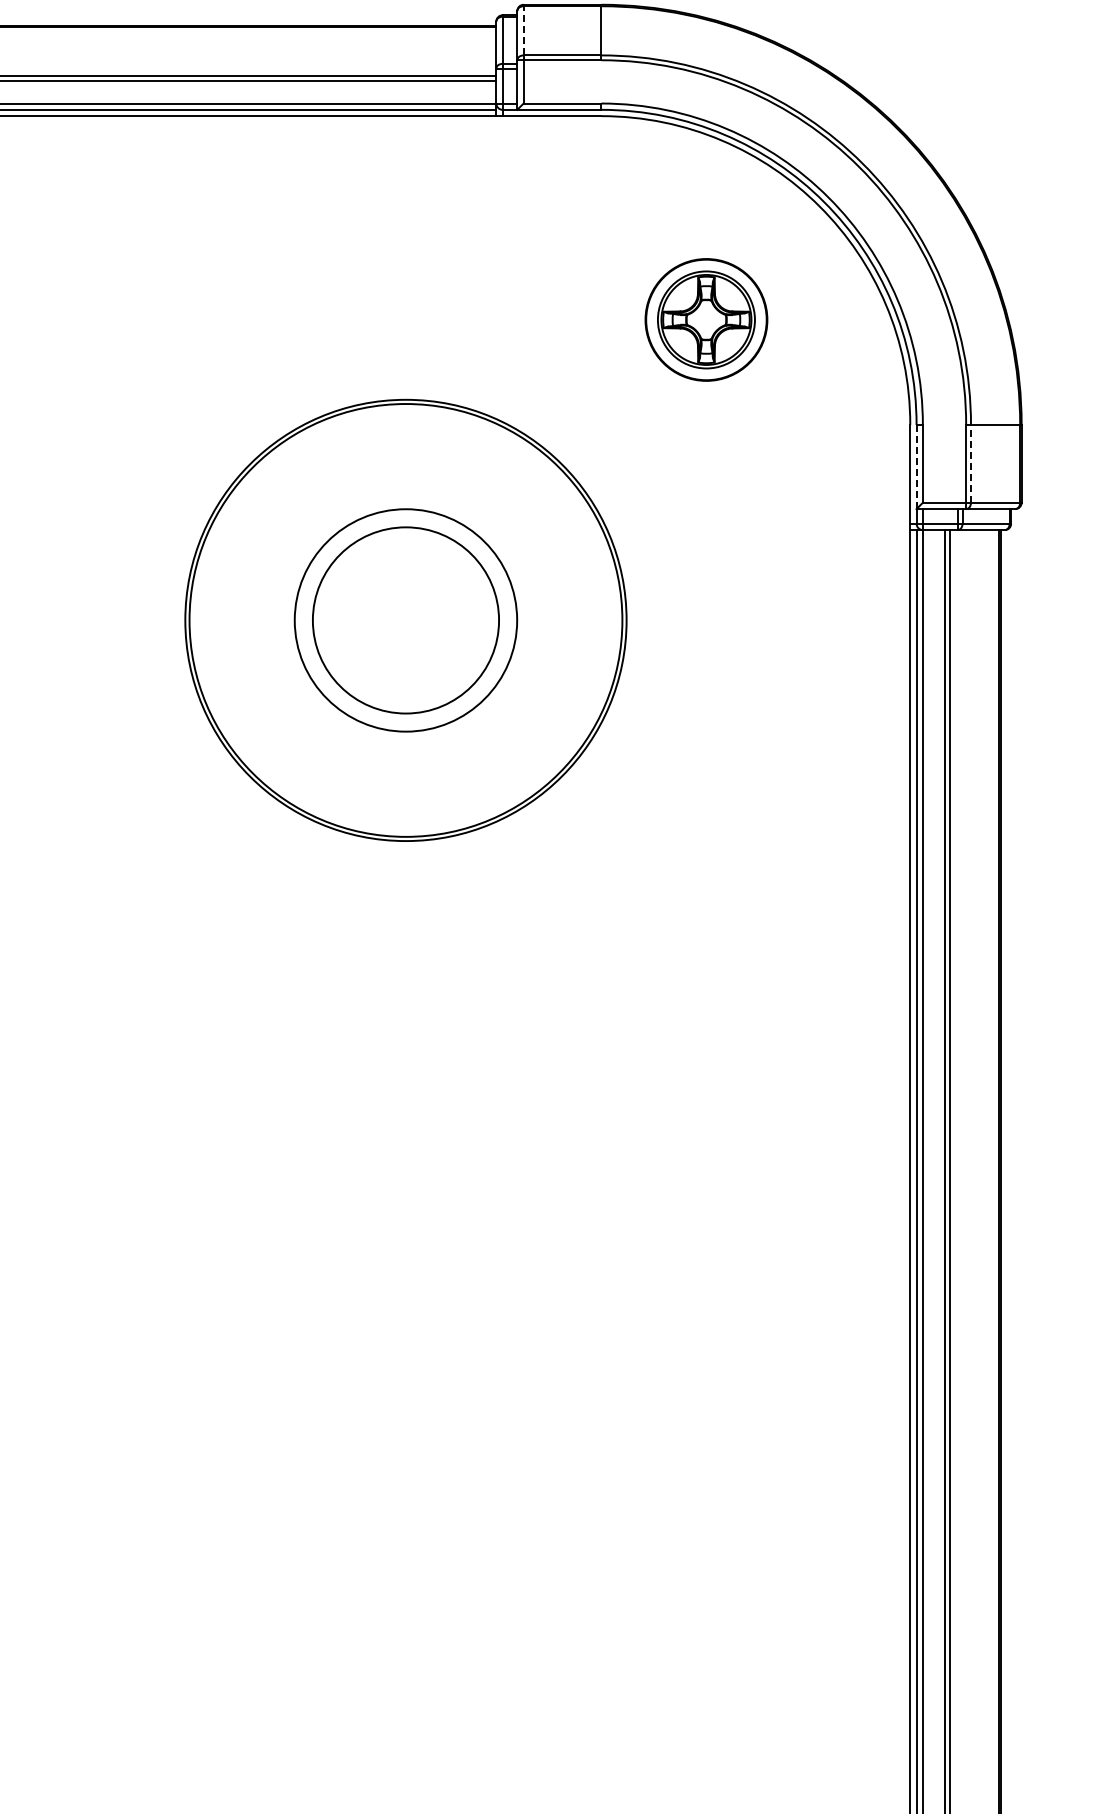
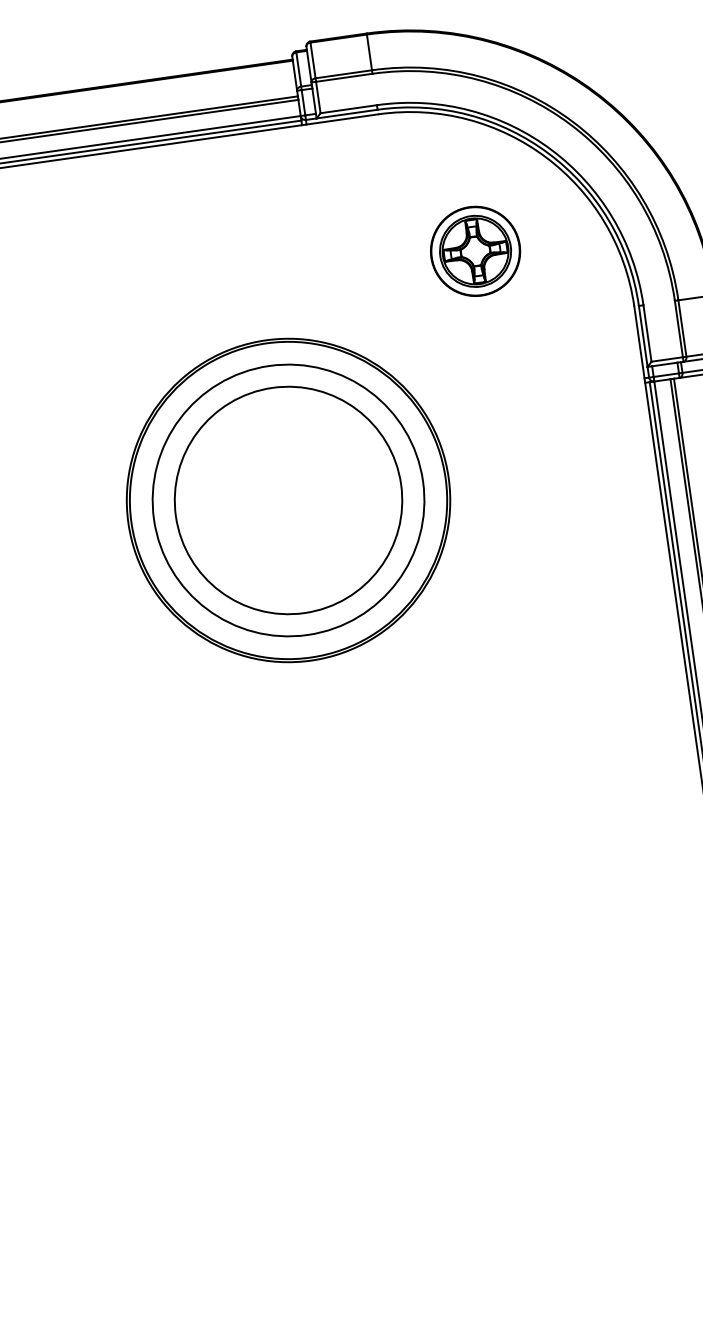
line: (523, 30) -> (312, 60), dashed -> solid
line: (971, 463) -> (682, 328), dashed -> solid
line: (916, 467) -> (643, 336), dashed -> solid
circle: (405, 620) -> (288, 500), size x1.67
circle: (405, 620) -> (288, 500), size x1.67

